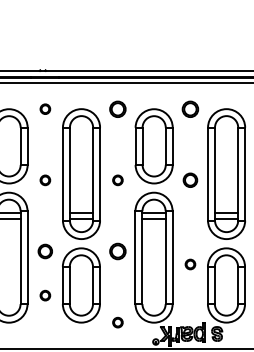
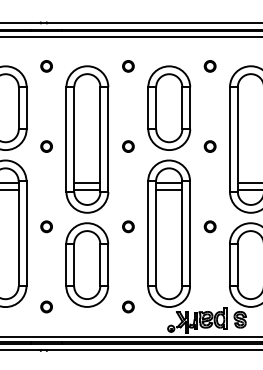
part: (117, 108) -> (127, 65), size x0.62
part: (190, 108) -> (210, 65), size x0.62
part: (190, 180) -> (210, 146), size x0.71
part: (45, 251) -> (46, 226), size x0.71
part: (117, 251) -> (127, 226), size x0.62
part: (190, 264) -> (210, 226), moved
part: (45, 295) -> (46, 306), moved

